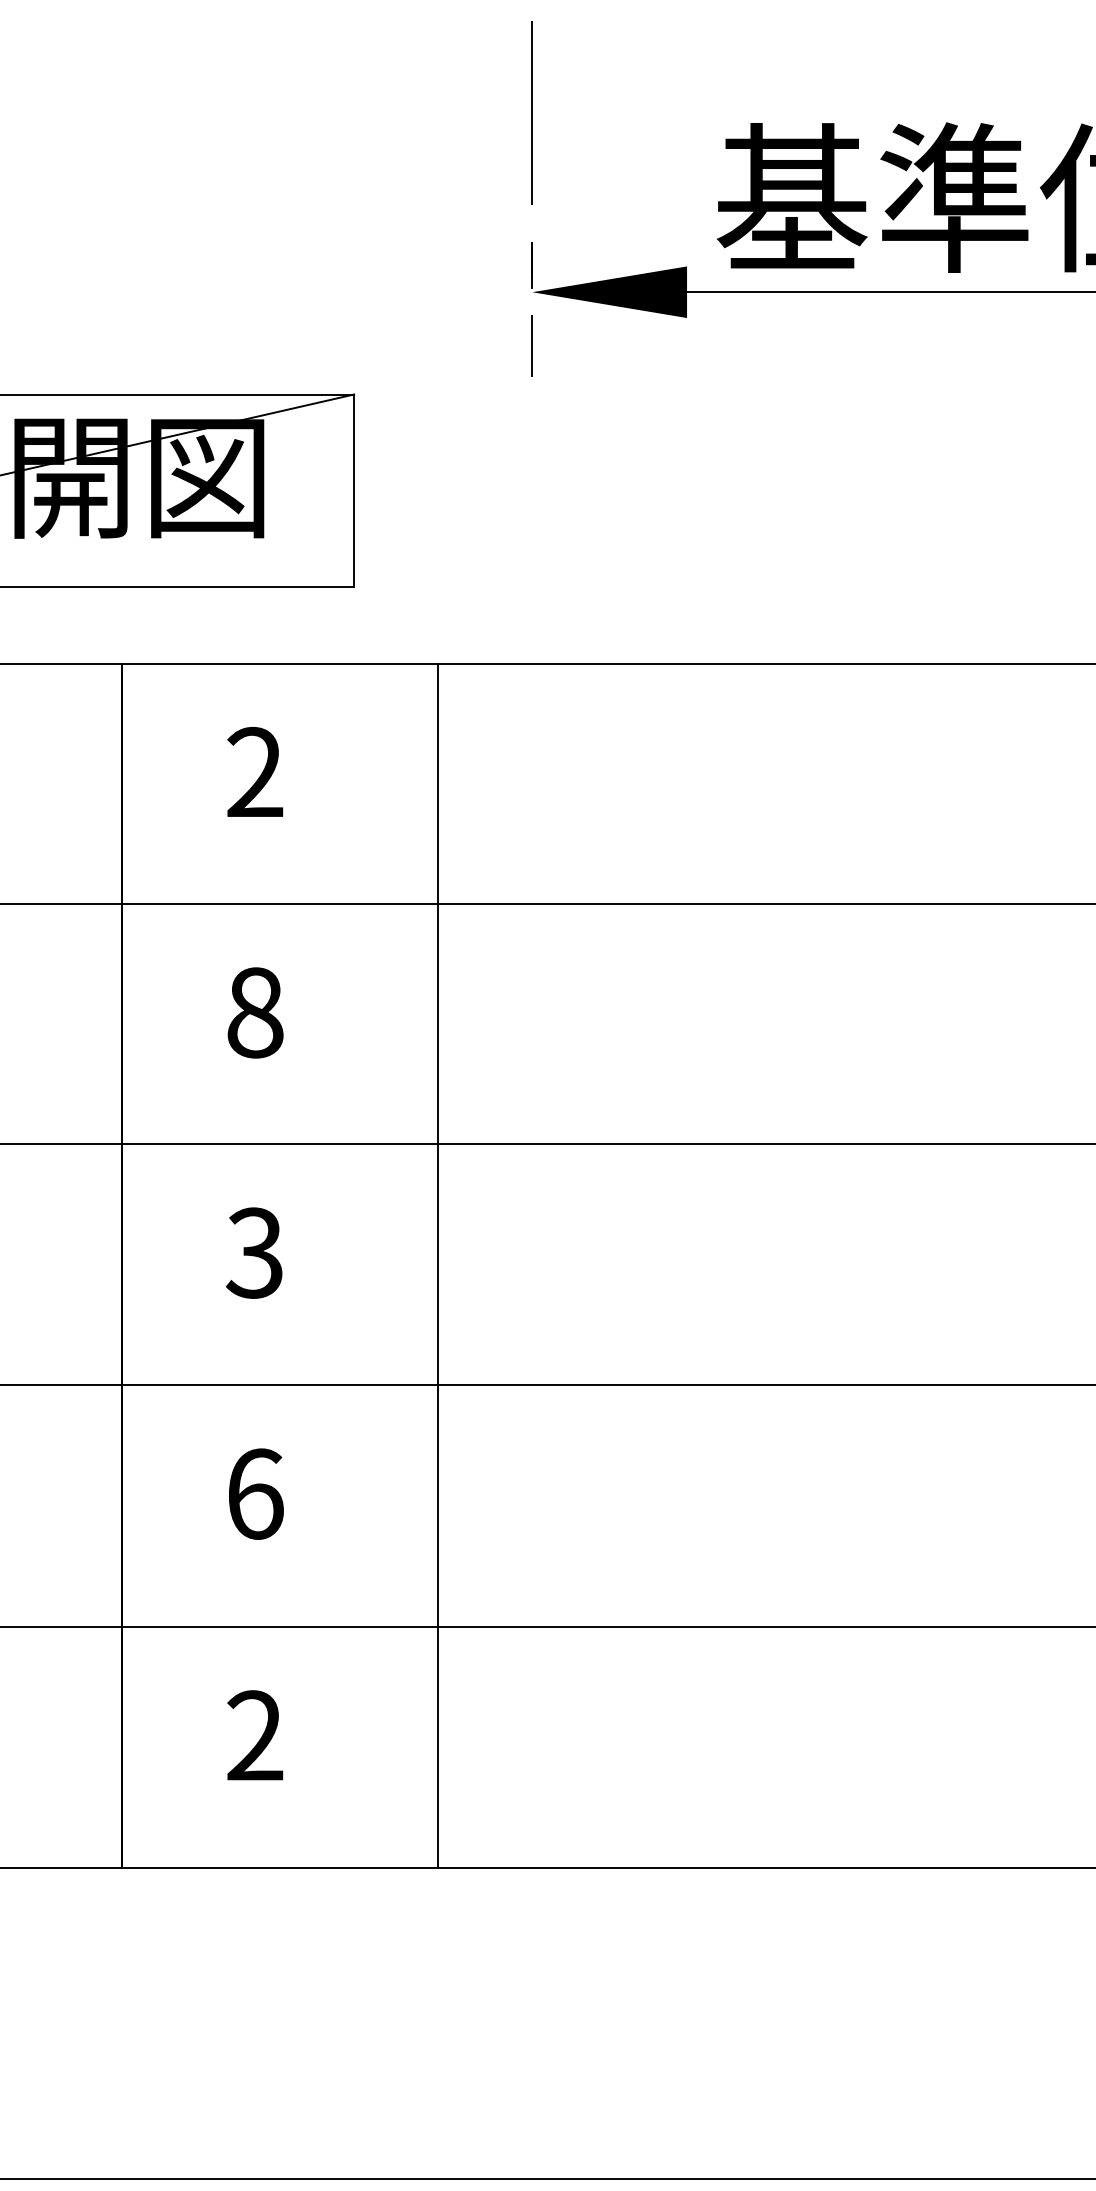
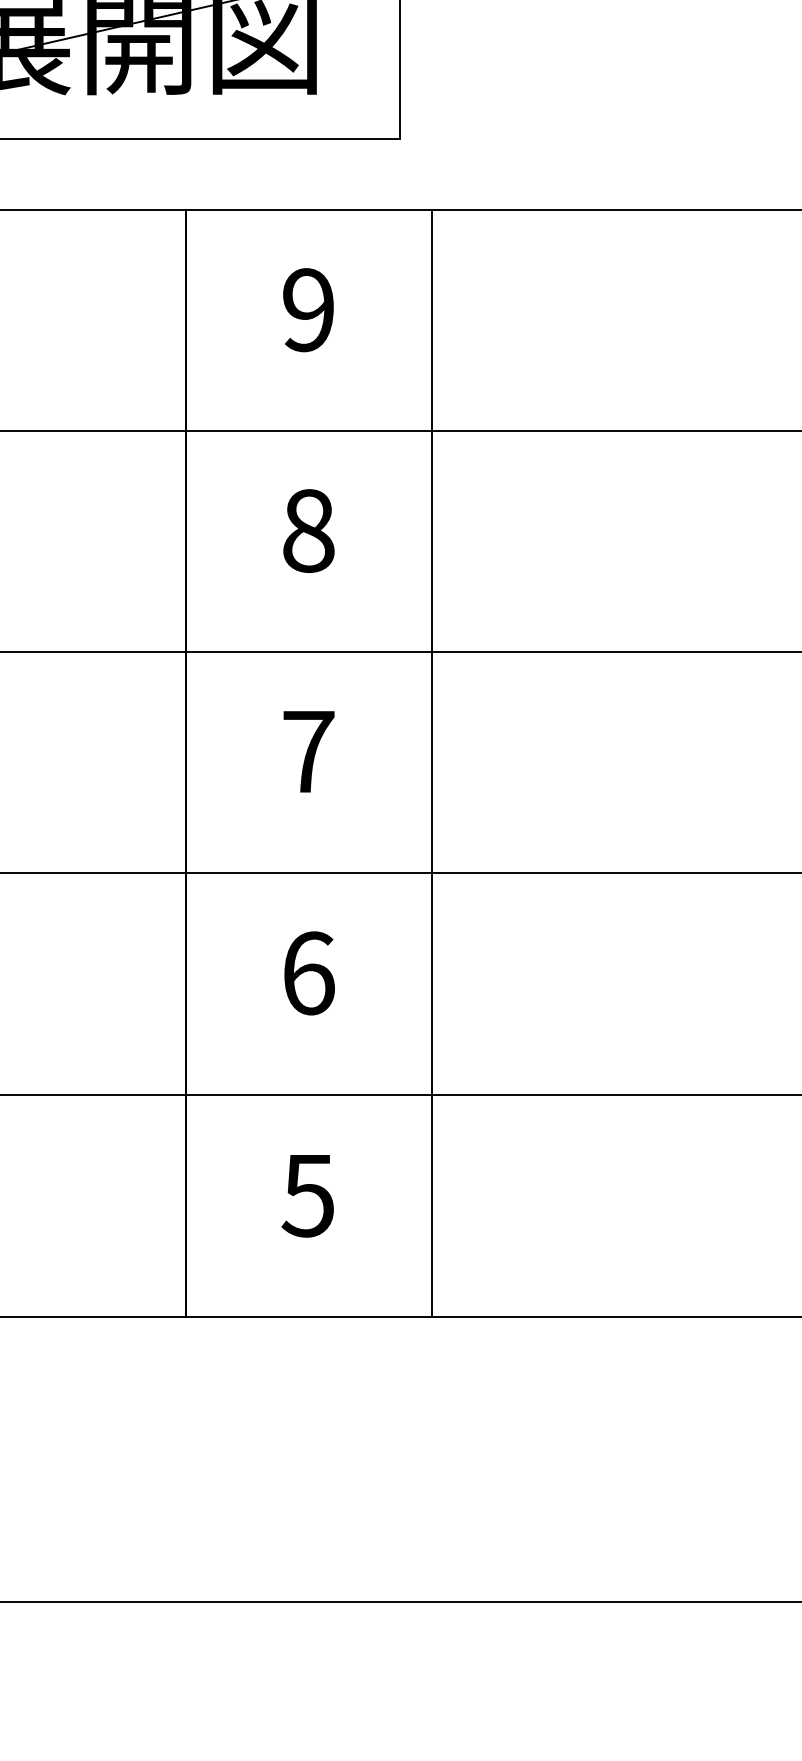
text: (255, 772) -> (308, 310), 2 -> 9
text: (254, 1252) -> (307, 751), 3 -> 7
line: (438, 1266) -> (432, 764), moved
text: (254, 1735) -> (307, 1195), 2 -> 5

